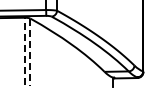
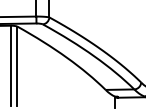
line: (24, 51) -> (10, 65), dashed -> solid
line: (30, 52) -> (17, 66), dashed -> solid

